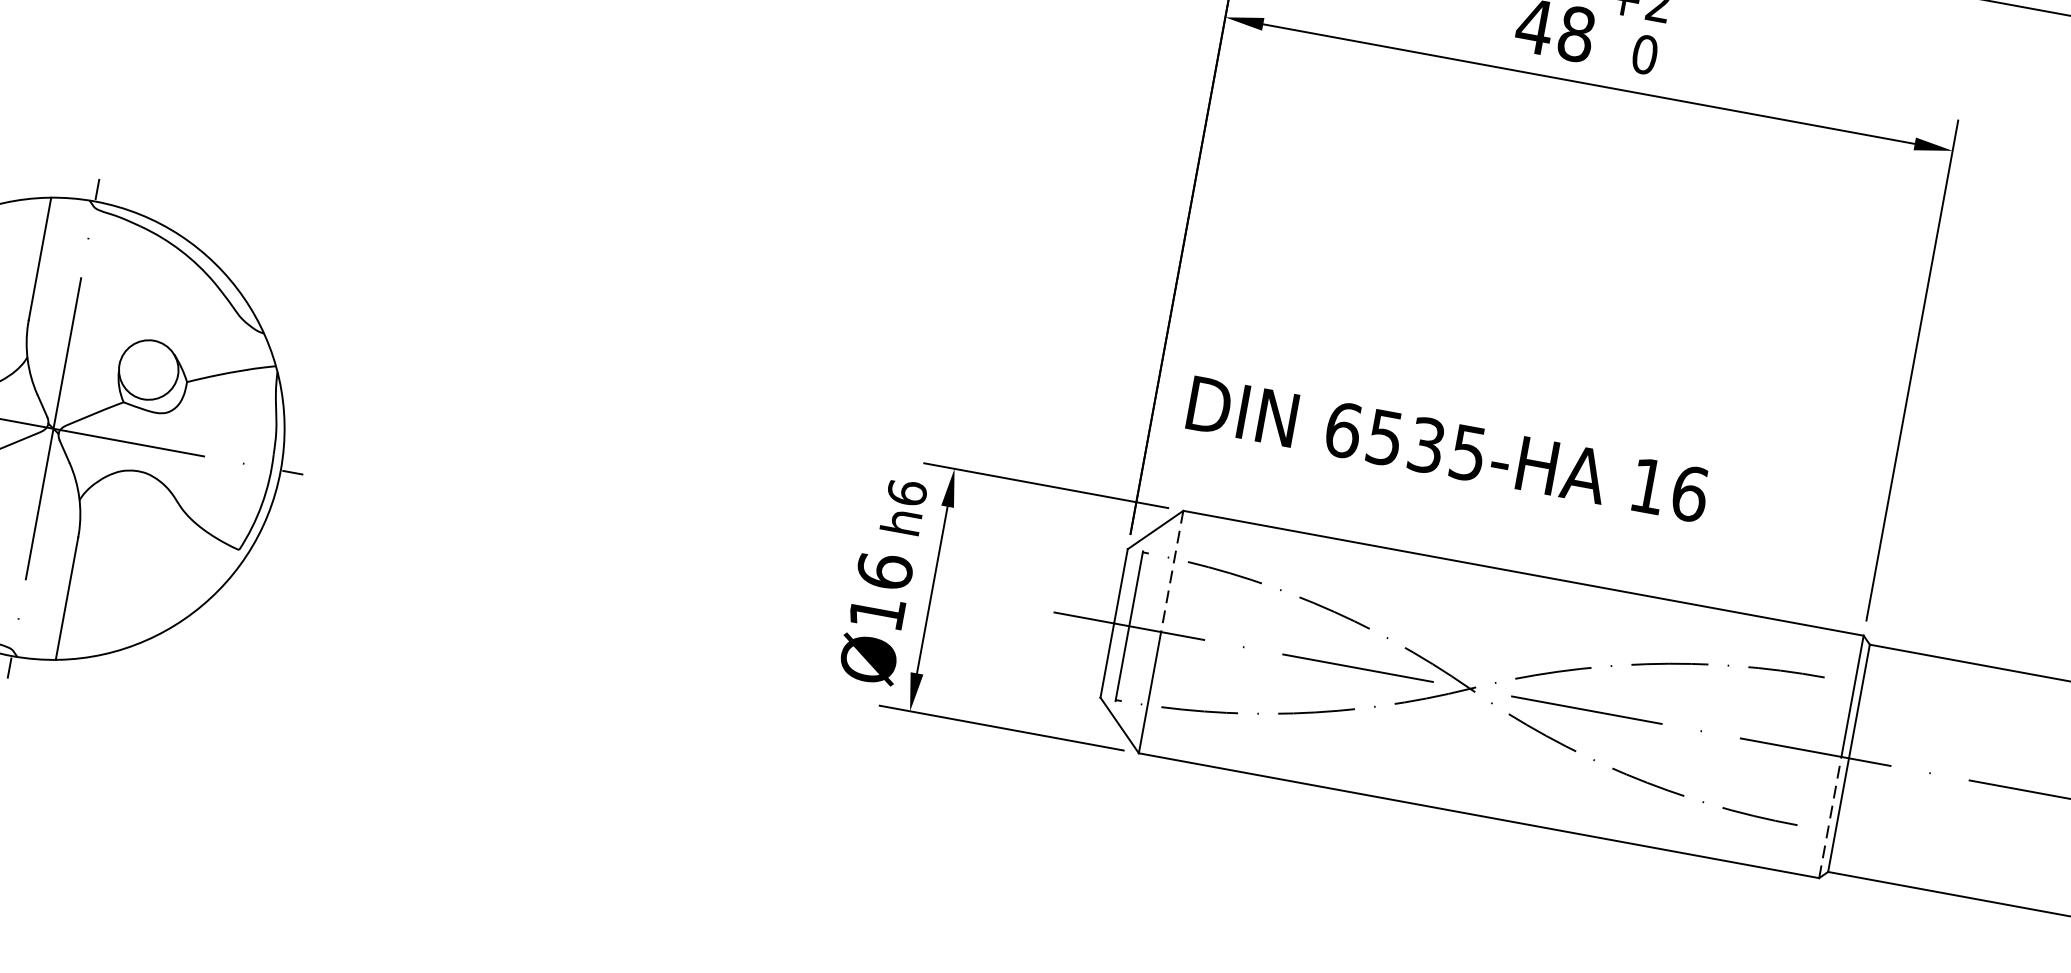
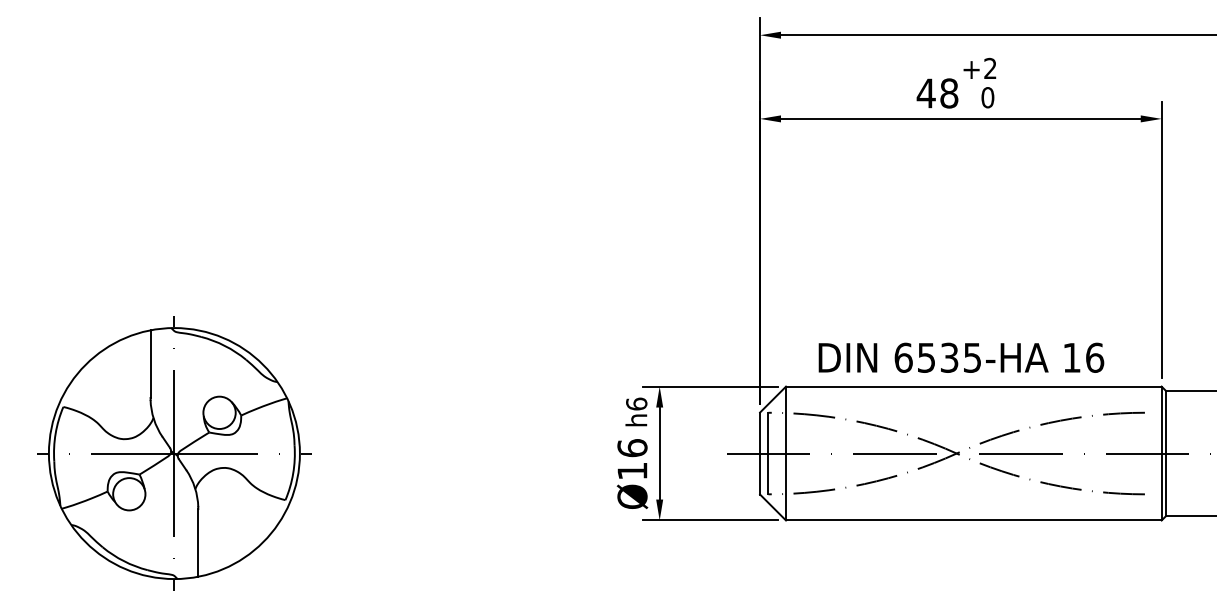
text: (1448, 448) -> (961, 357), moved
line: (1172, 572) -> (786, 420), dashed -> solid
line: (1830, 816) -> (1161, 486), dashed -> solid

